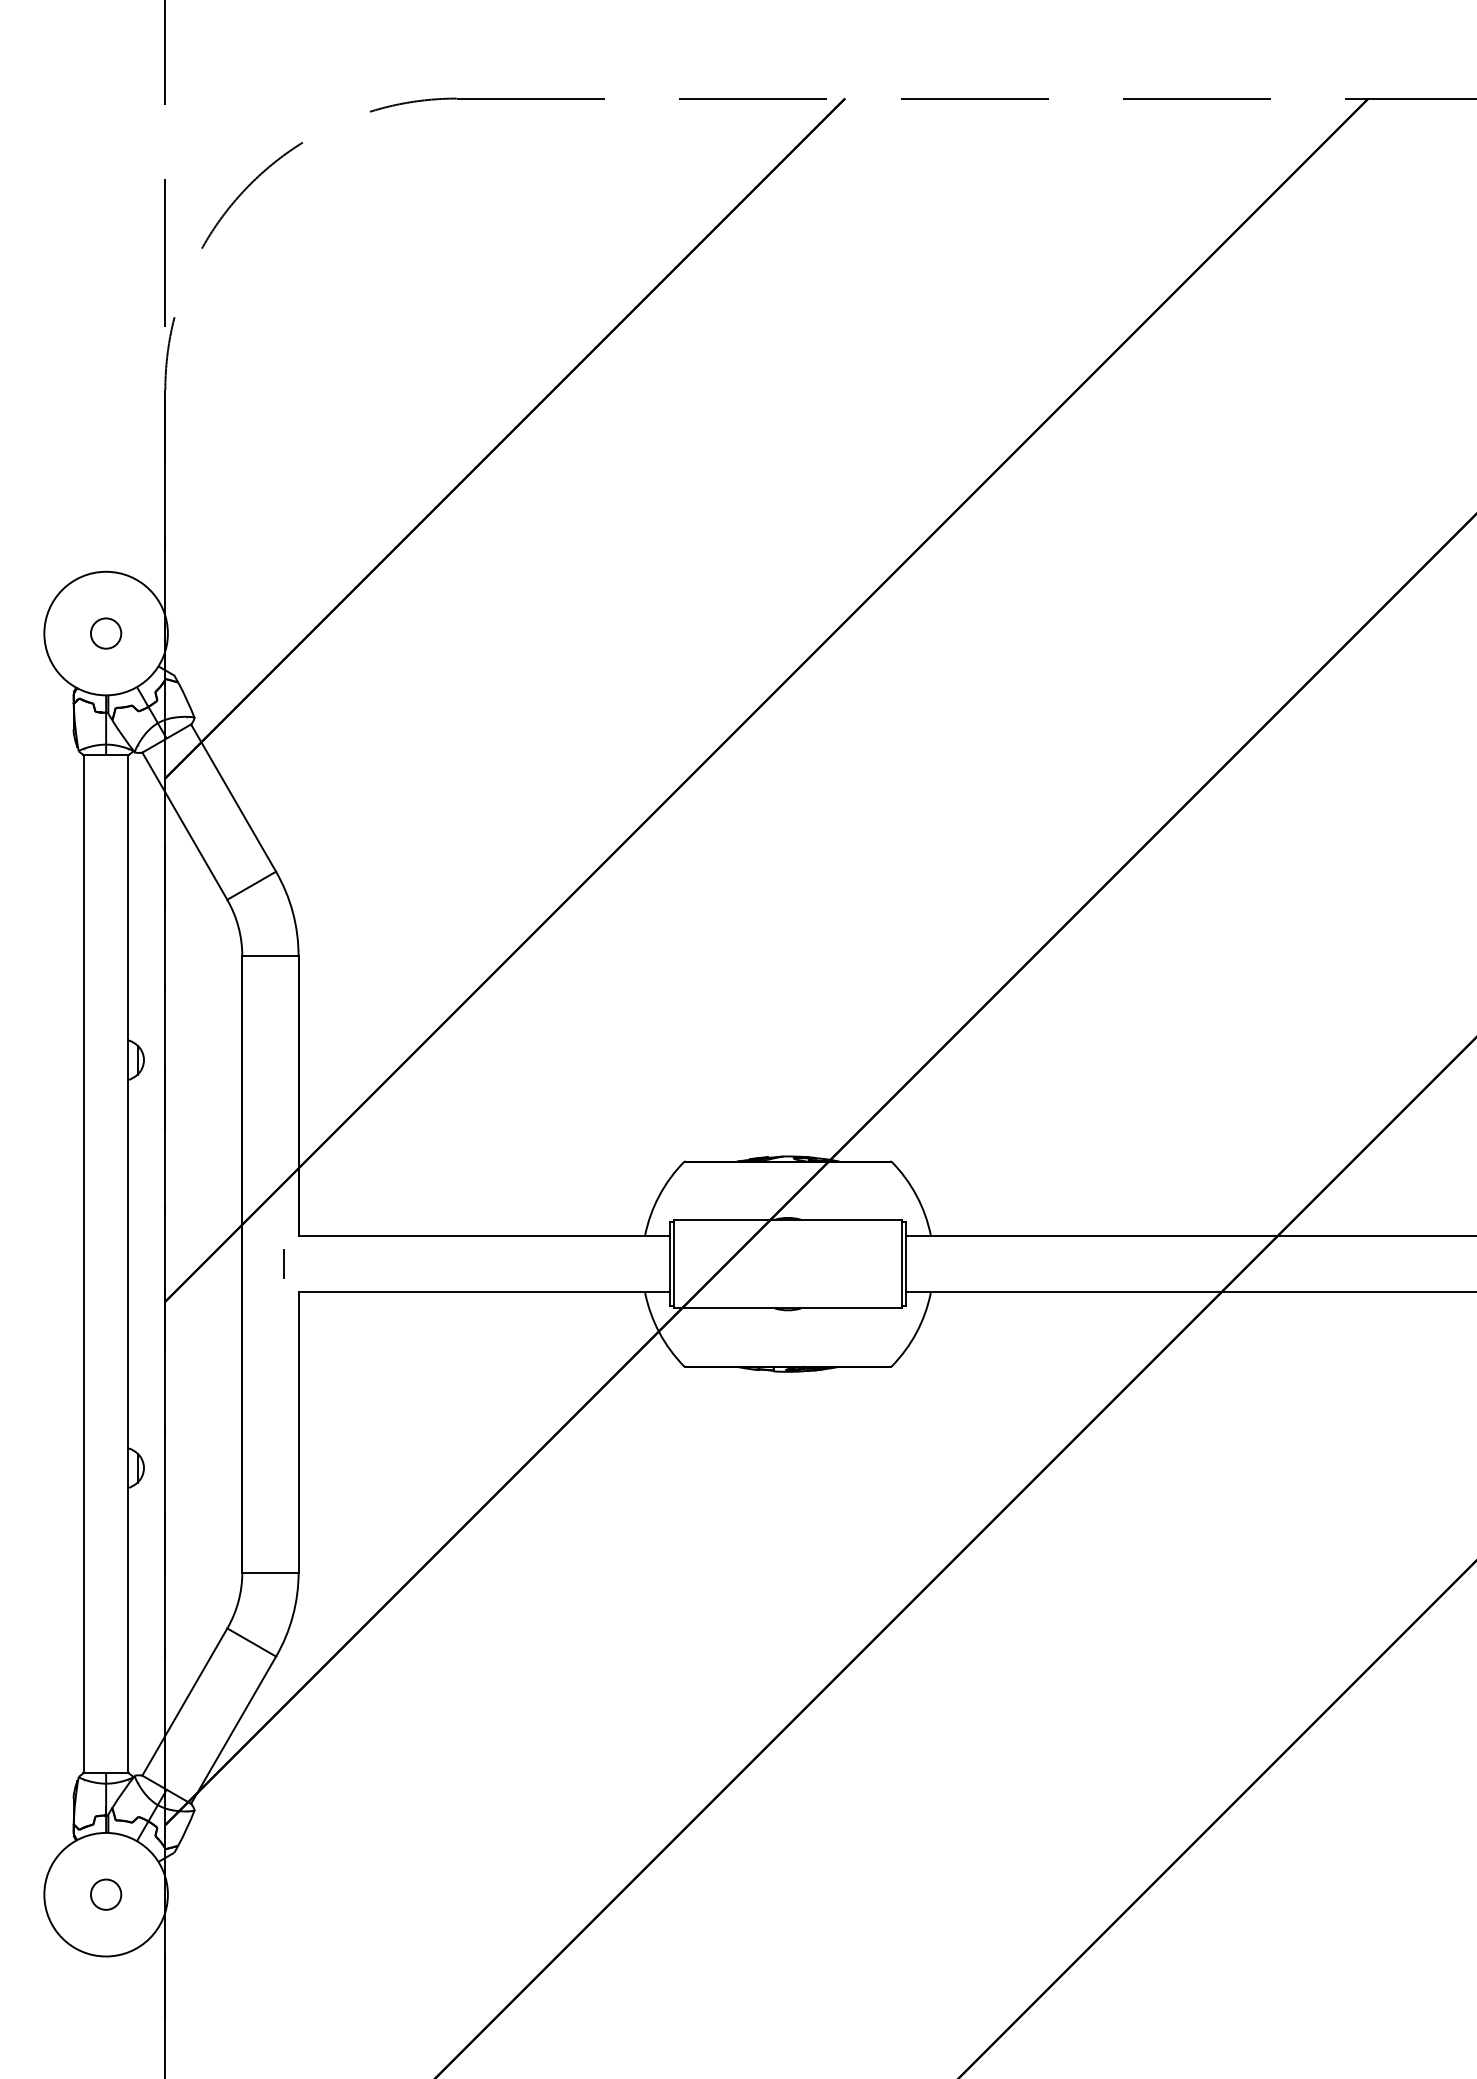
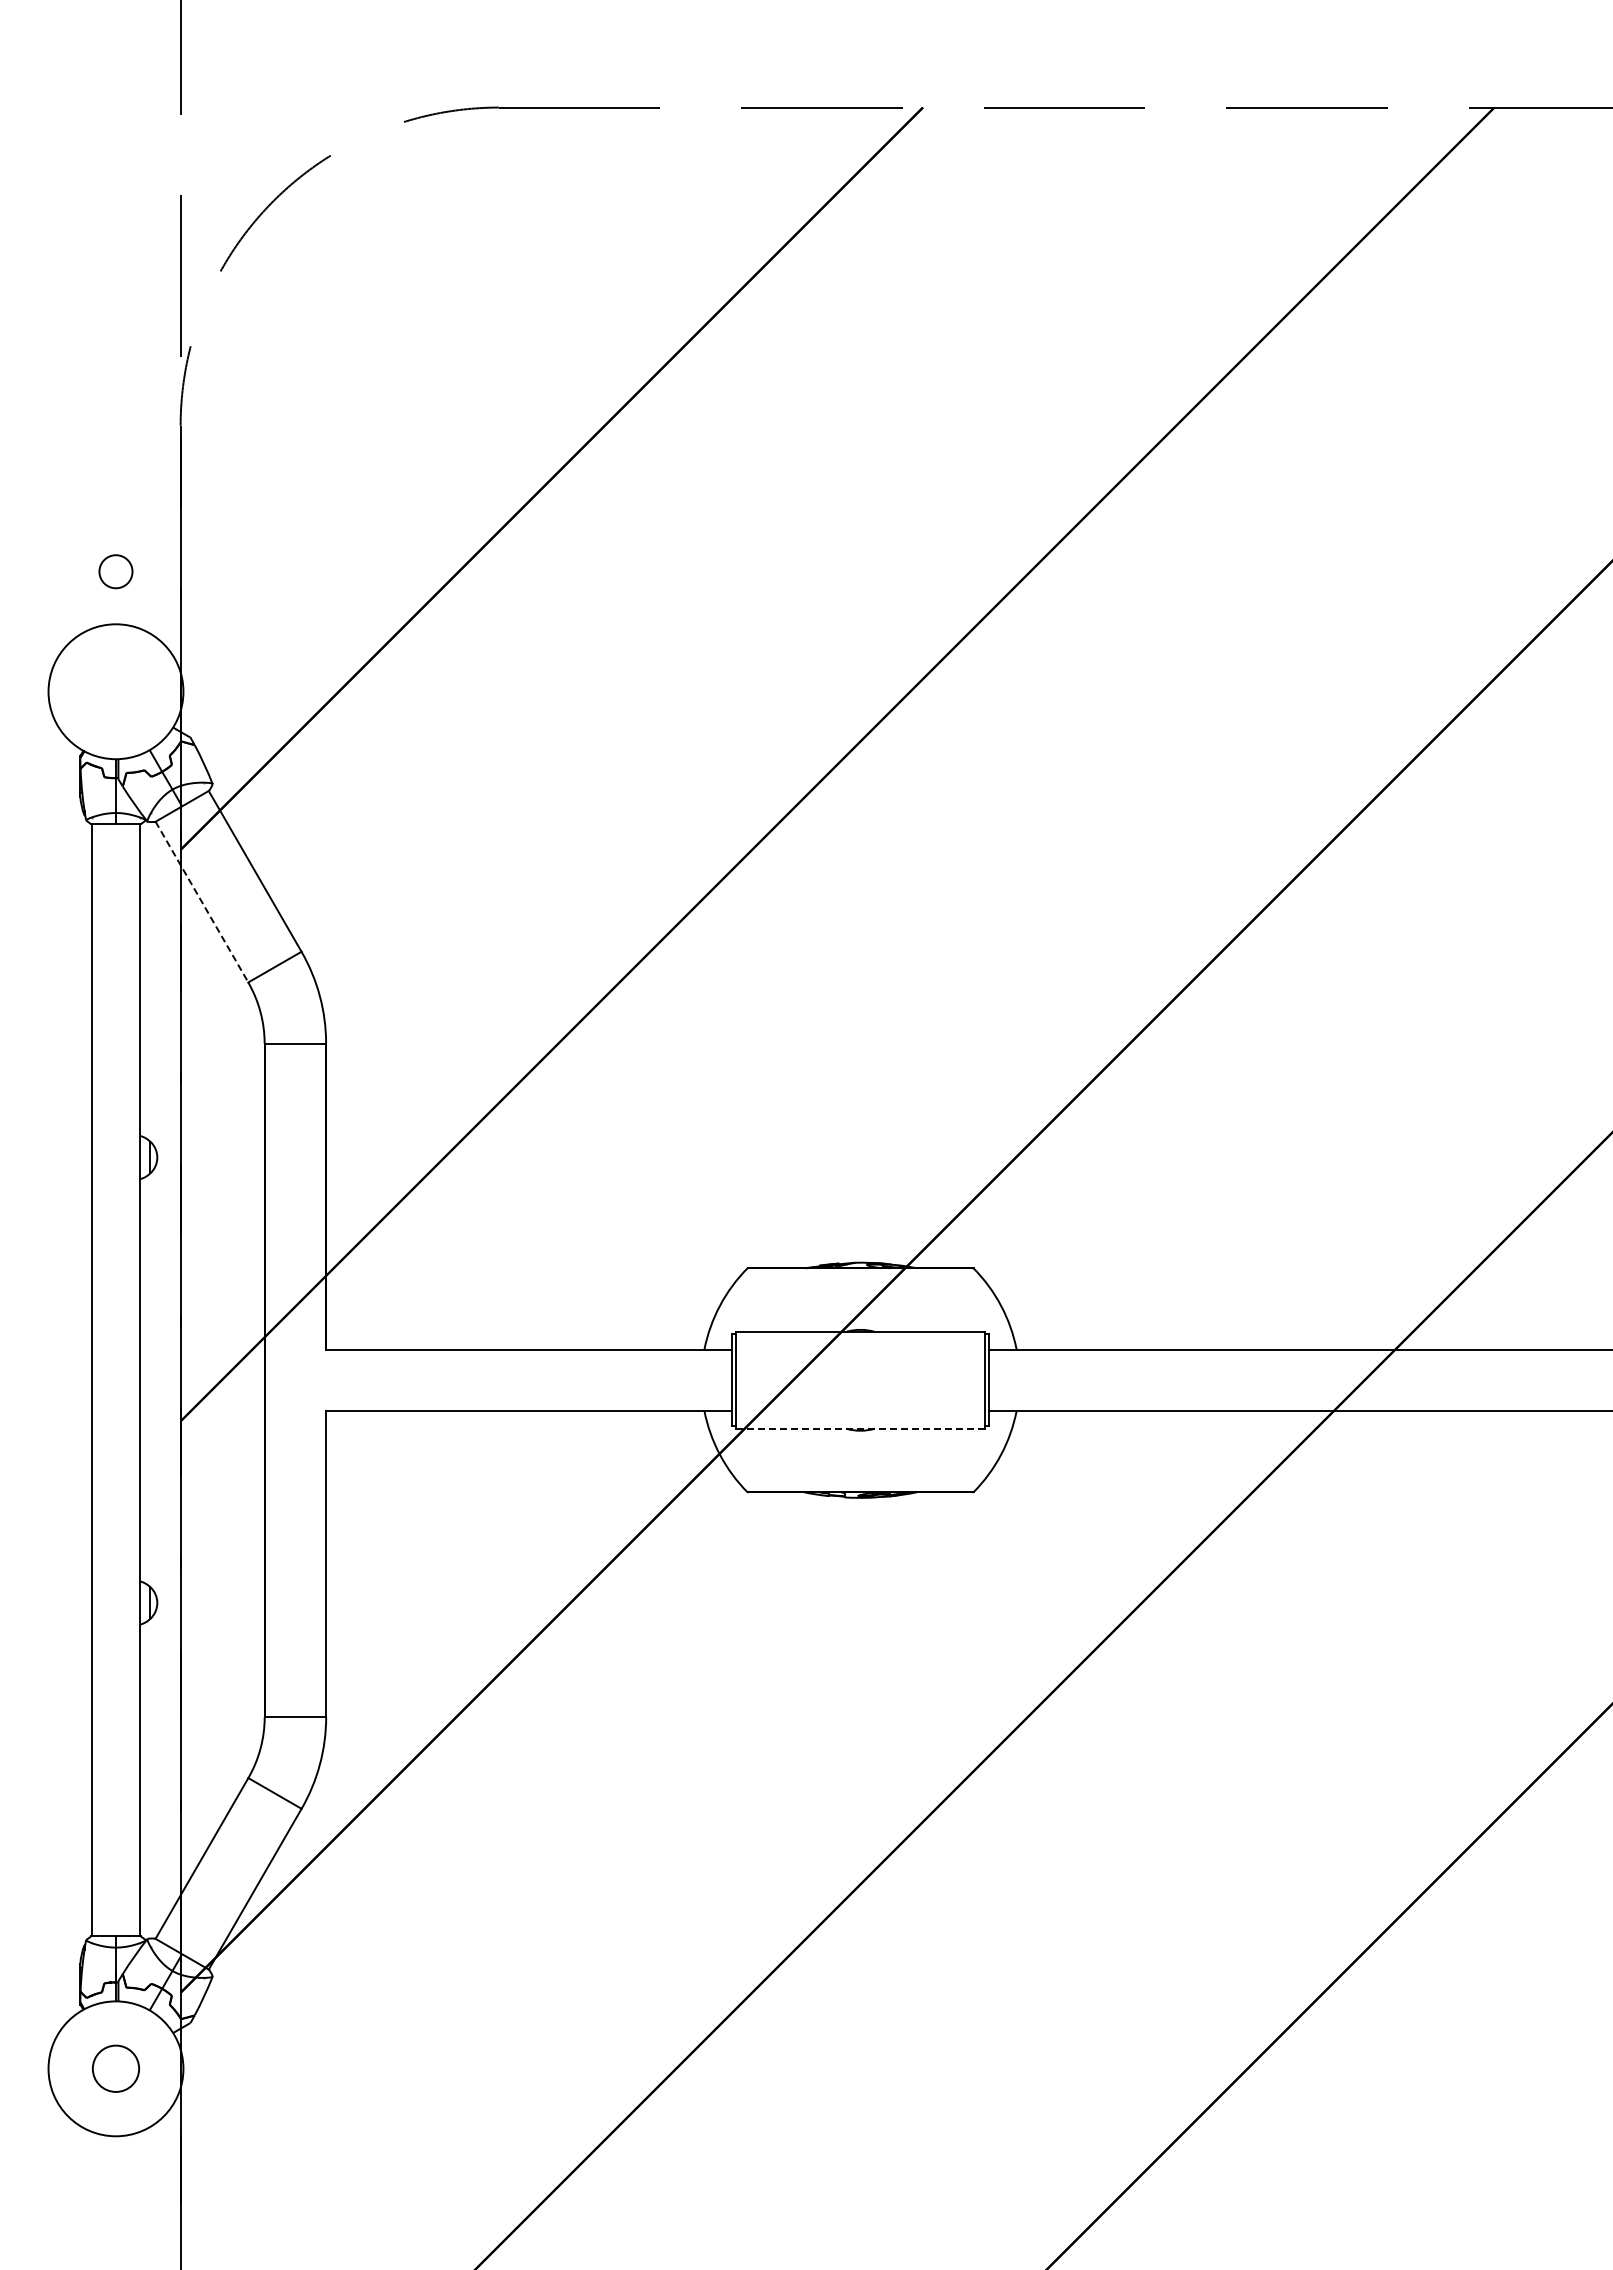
circle: (105, 633) -> (115, 571), moved
line: (184, 826) -> (201, 902), solid -> dashed
line: (284, 1264) -> (310, 1380), removed
line: (787, 1308) -> (860, 1428), solid -> dashed
circle: (105, 1894) -> (115, 2068), size x1.4

